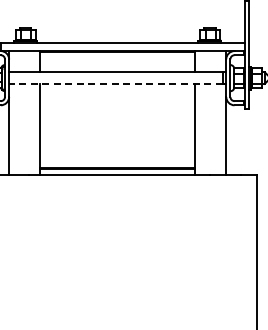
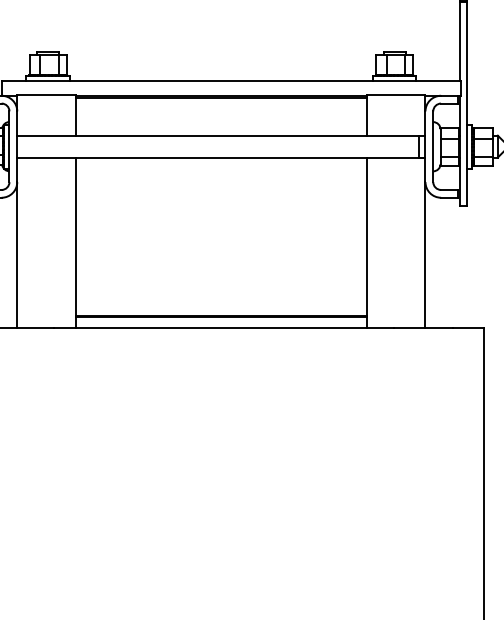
line: (115, 84) -> (217, 158), dashed -> solid

